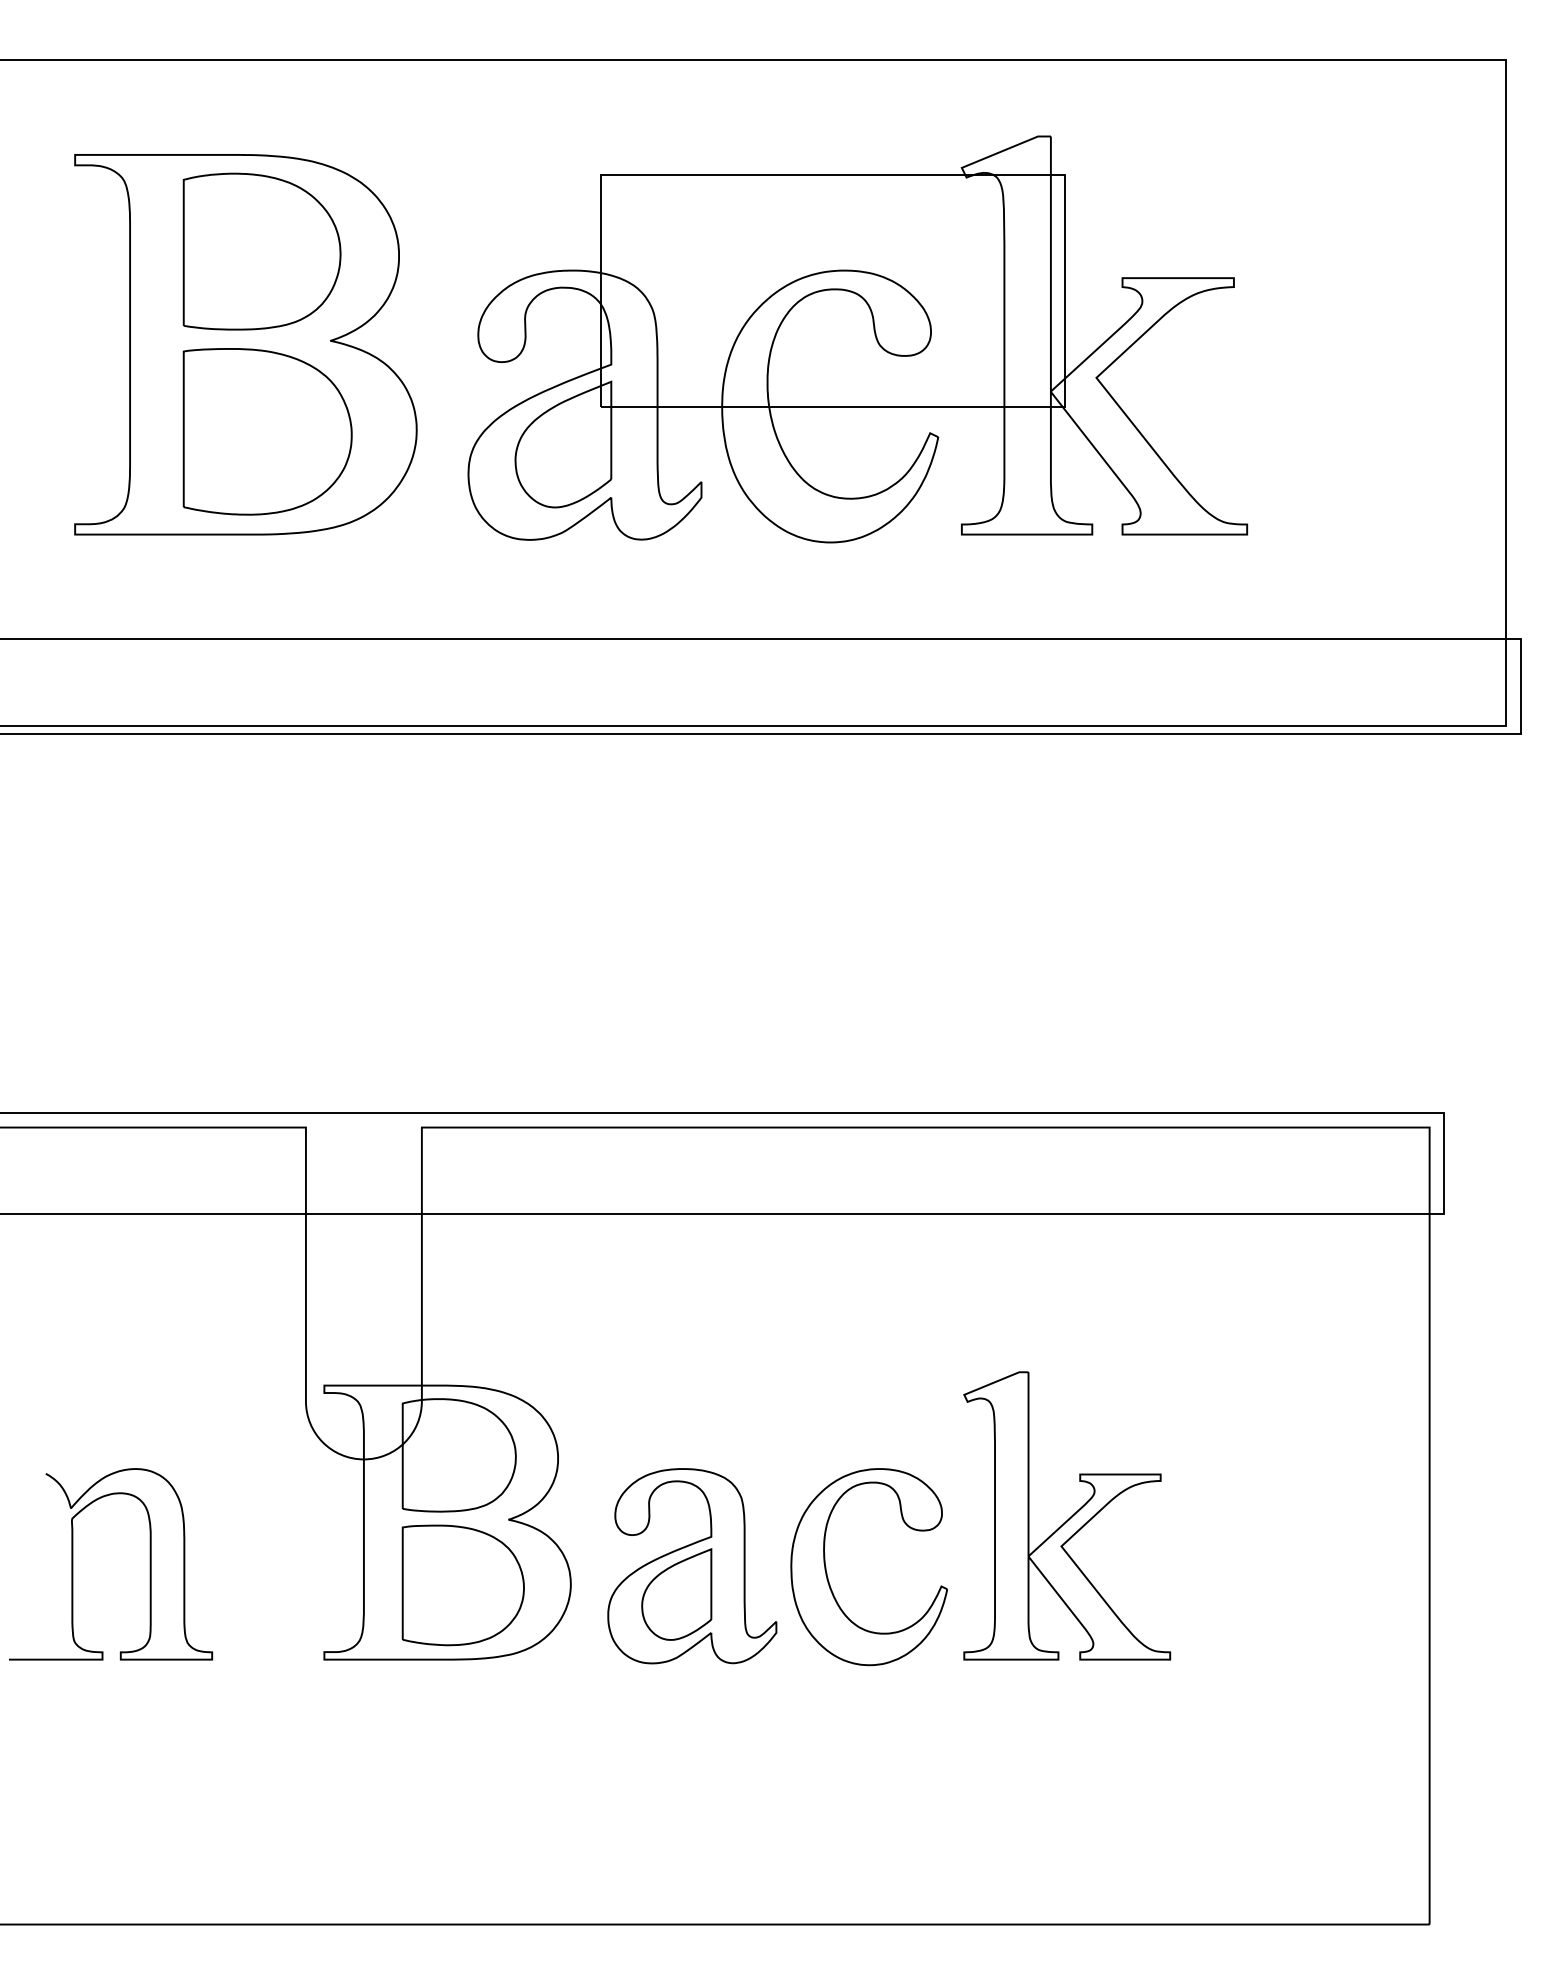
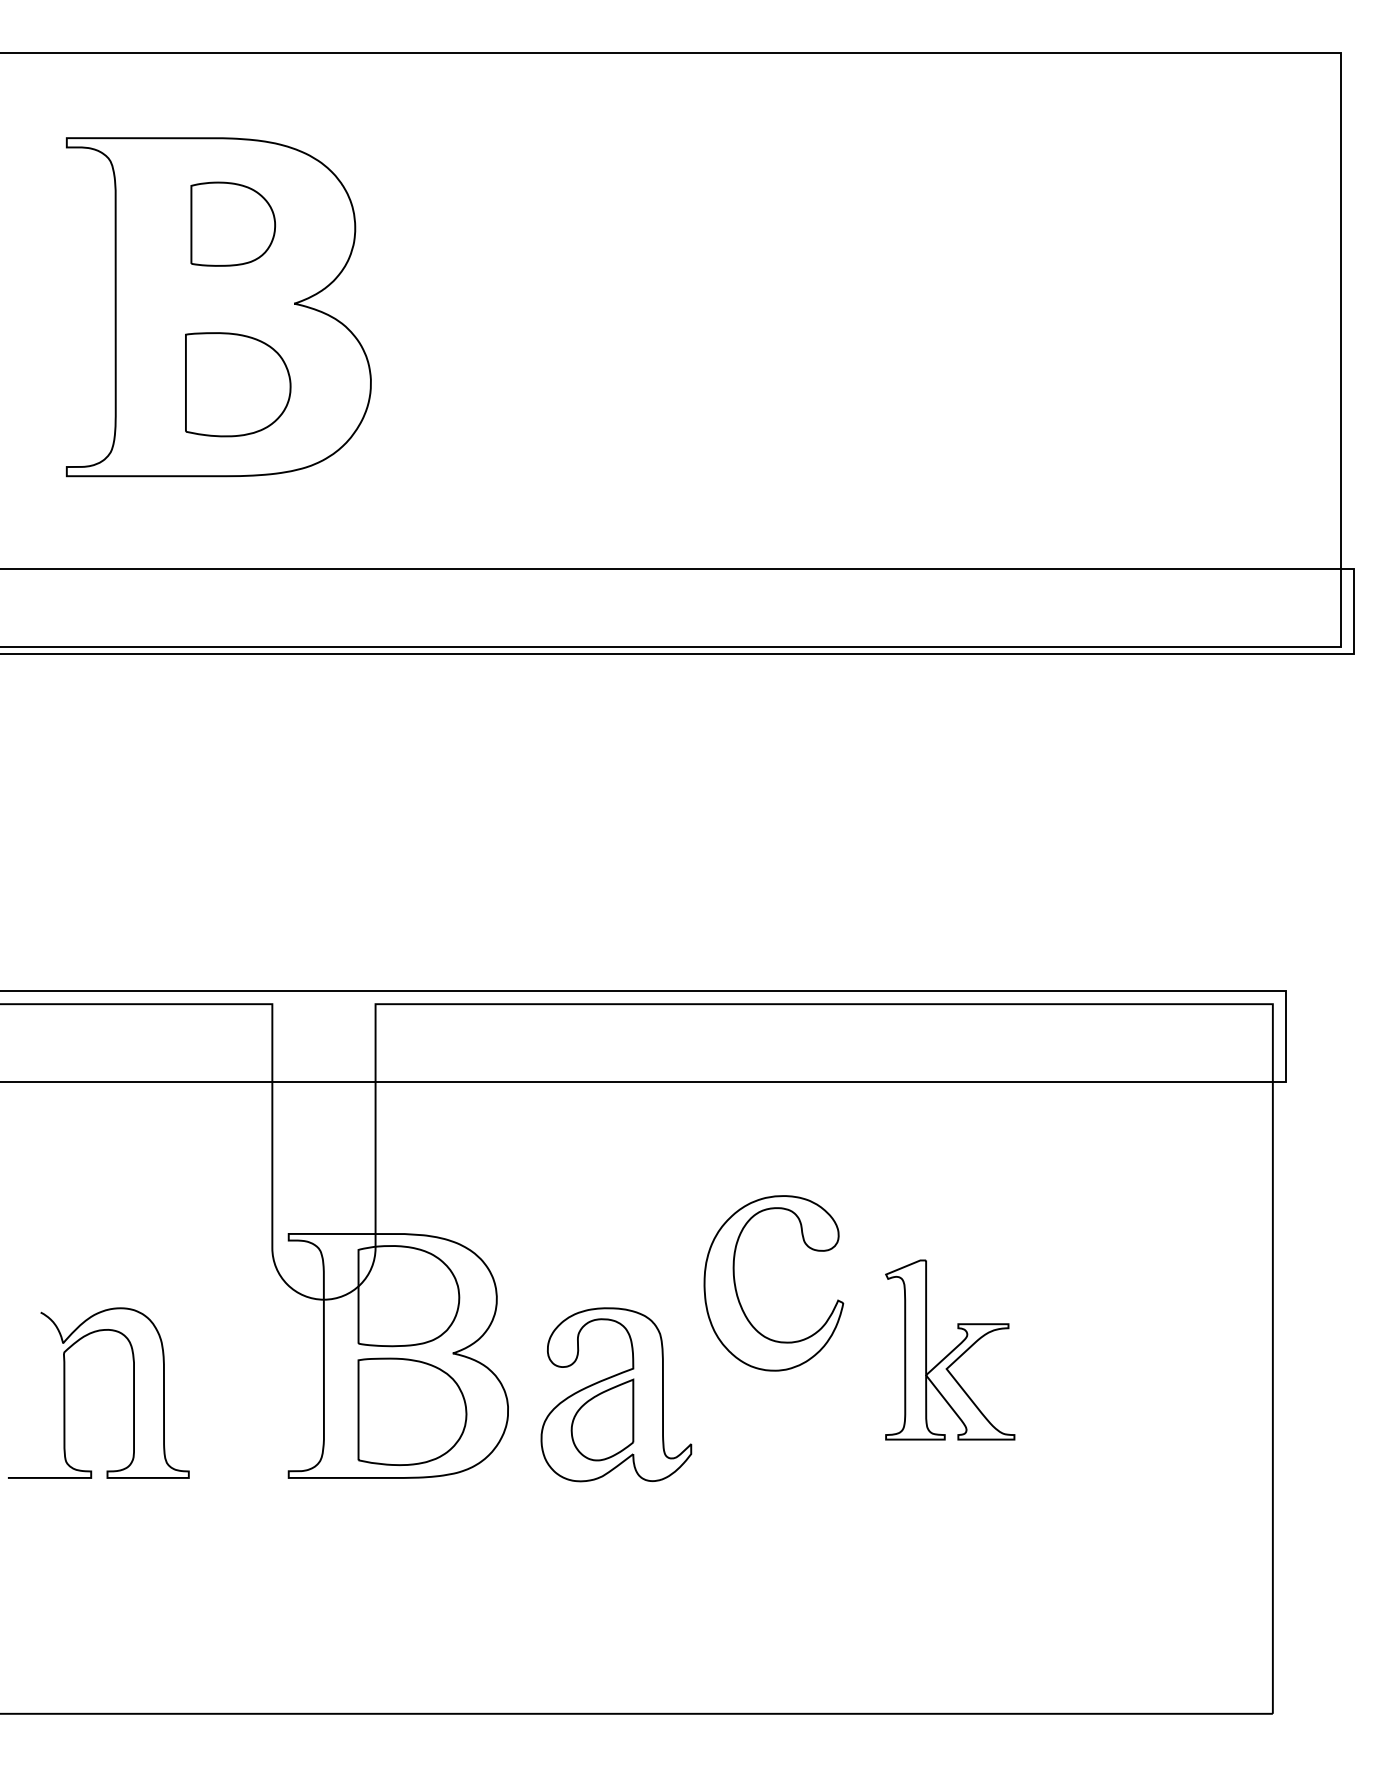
part: (261, 251) -> (232, 224), size x0.6
part: (857, 339) -> (763, 302), removed
part: (267, 431) -> (238, 384), size x0.7
part: (1067, 1515) -> (950, 1349), size x0.7
part: (828, 1577) -> (737, 1292), moved

